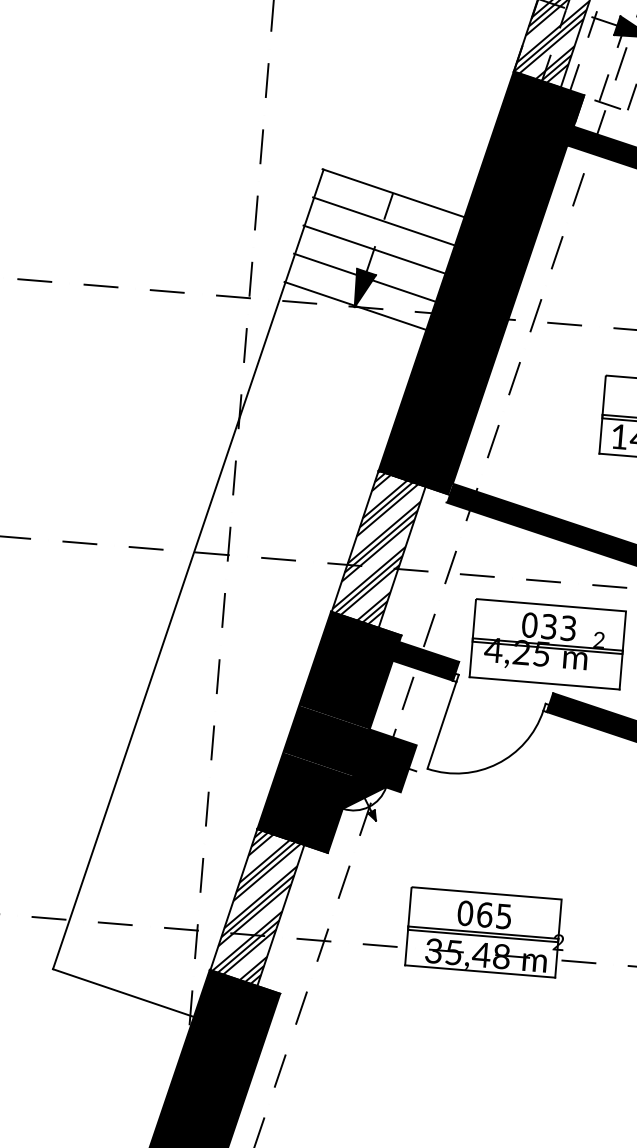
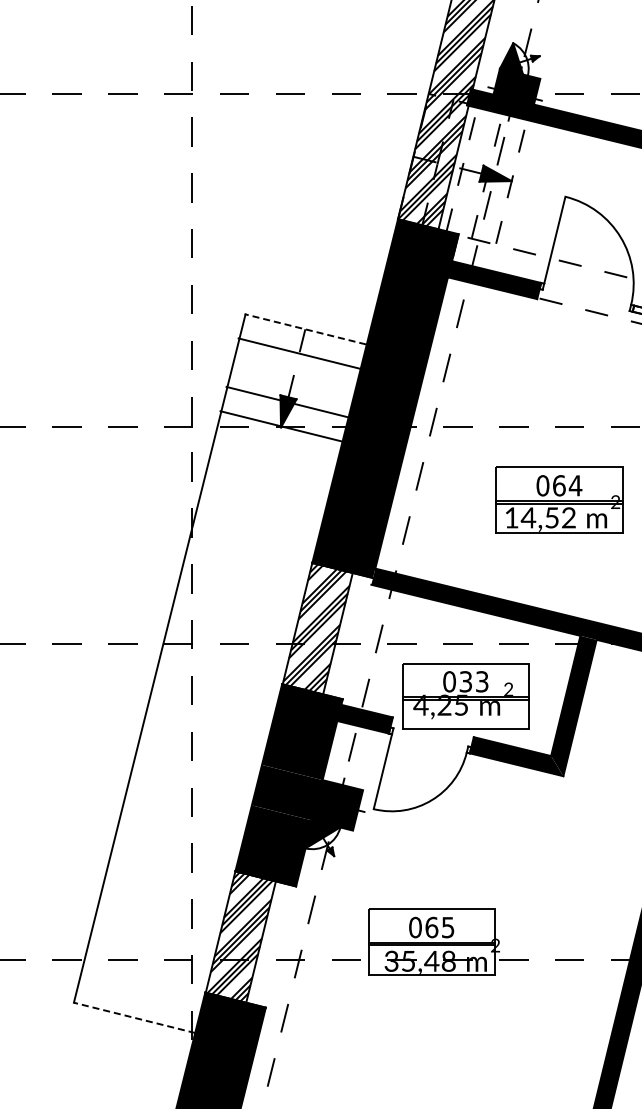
line: (393, 193) -> (305, 329), solid -> dashed
line: (374, 249) -> (293, 377), removed
line: (123, 992) -> (134, 1017), solid -> dashed

